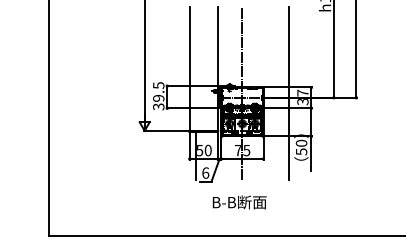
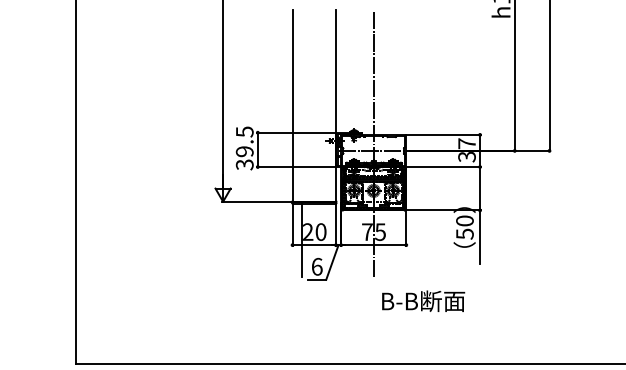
line: (288, 92) -> (444, 142), removed
text: (200, 150) -> (309, 232), 50 -> 20
text: (239, 202) -> (423, 301), moved

